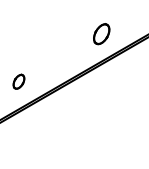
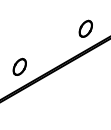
part: (18, 81) -> (19, 66), size x1.43

